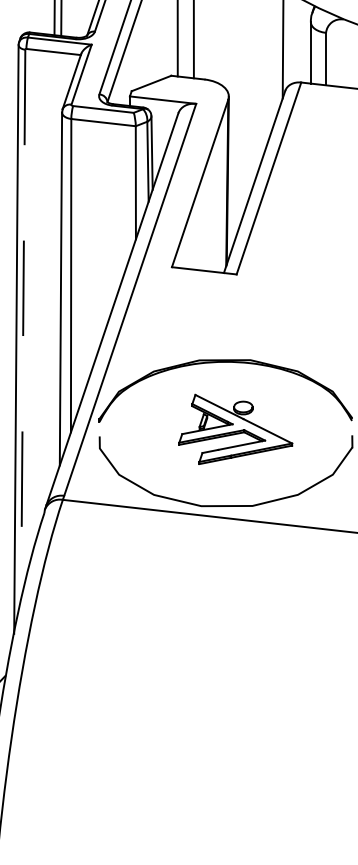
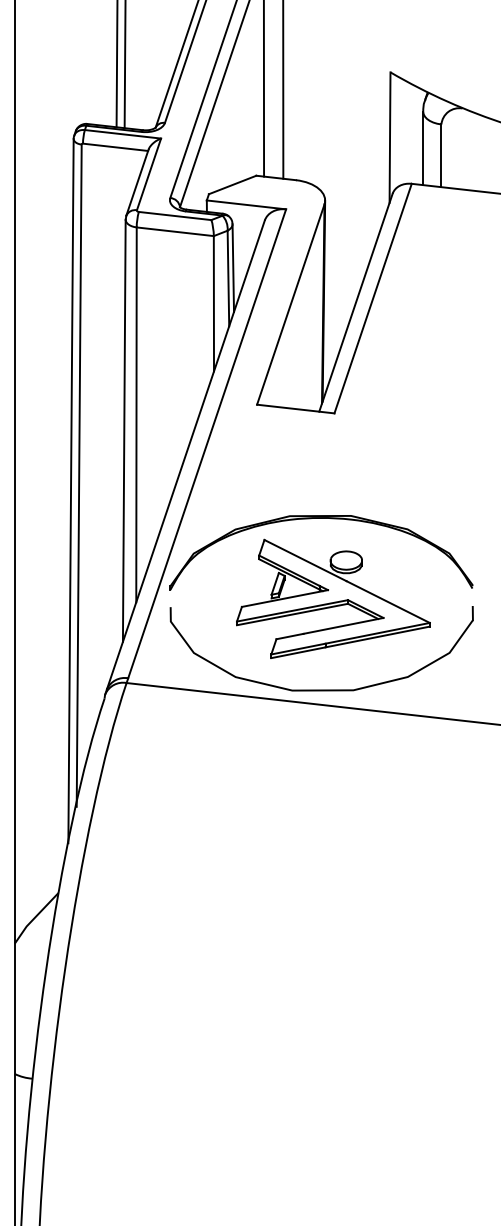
line: (23, 327) -> (79, 476), dashed -> solid
part: (235, 429) -> (333, 598), size x1.43

